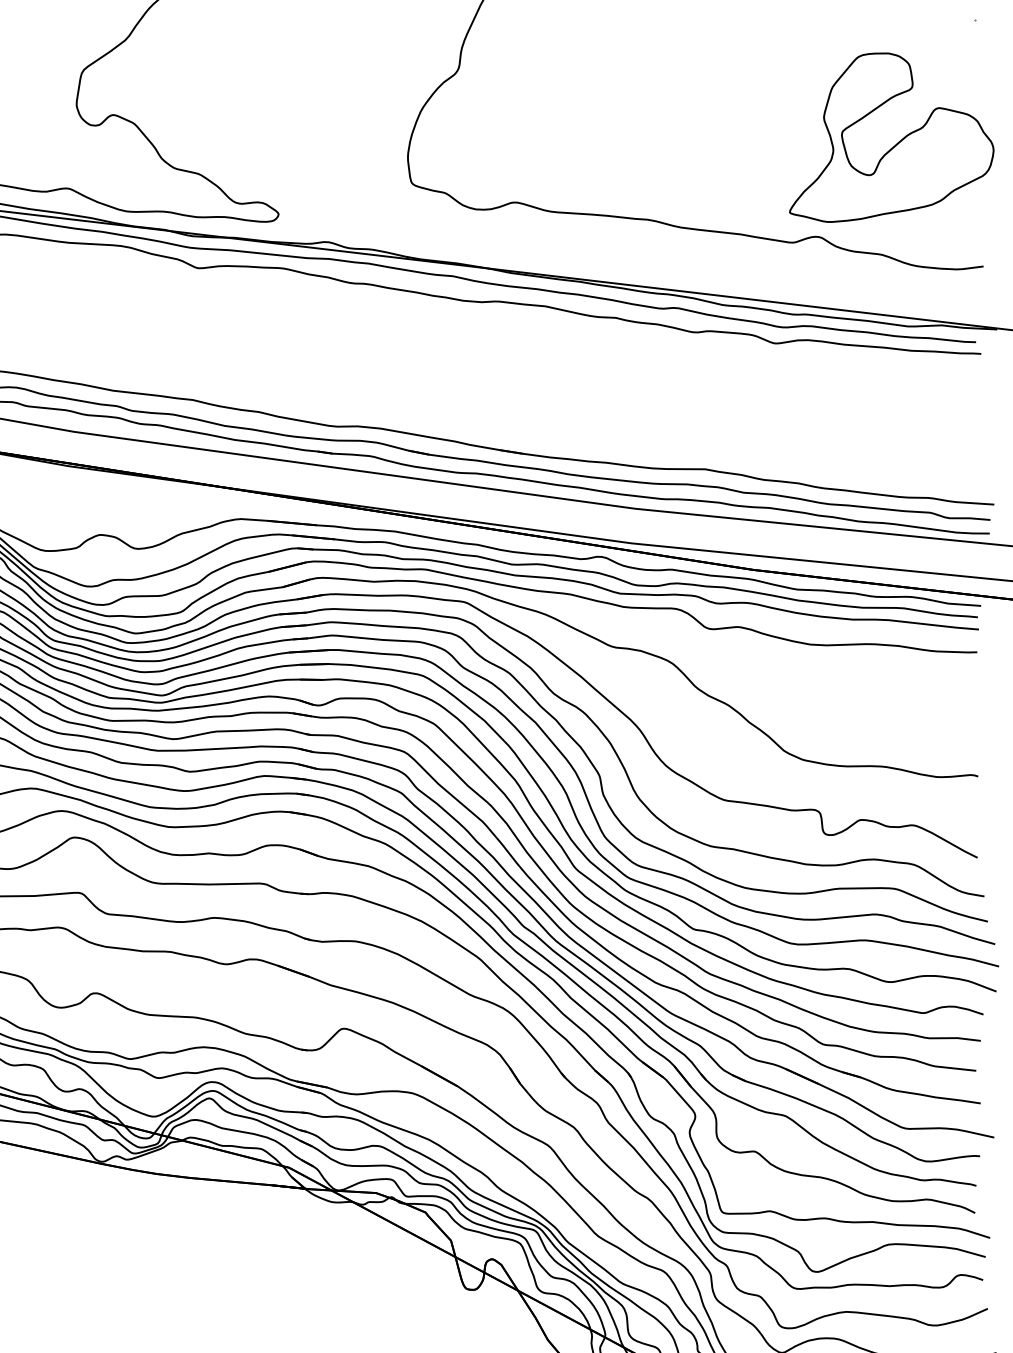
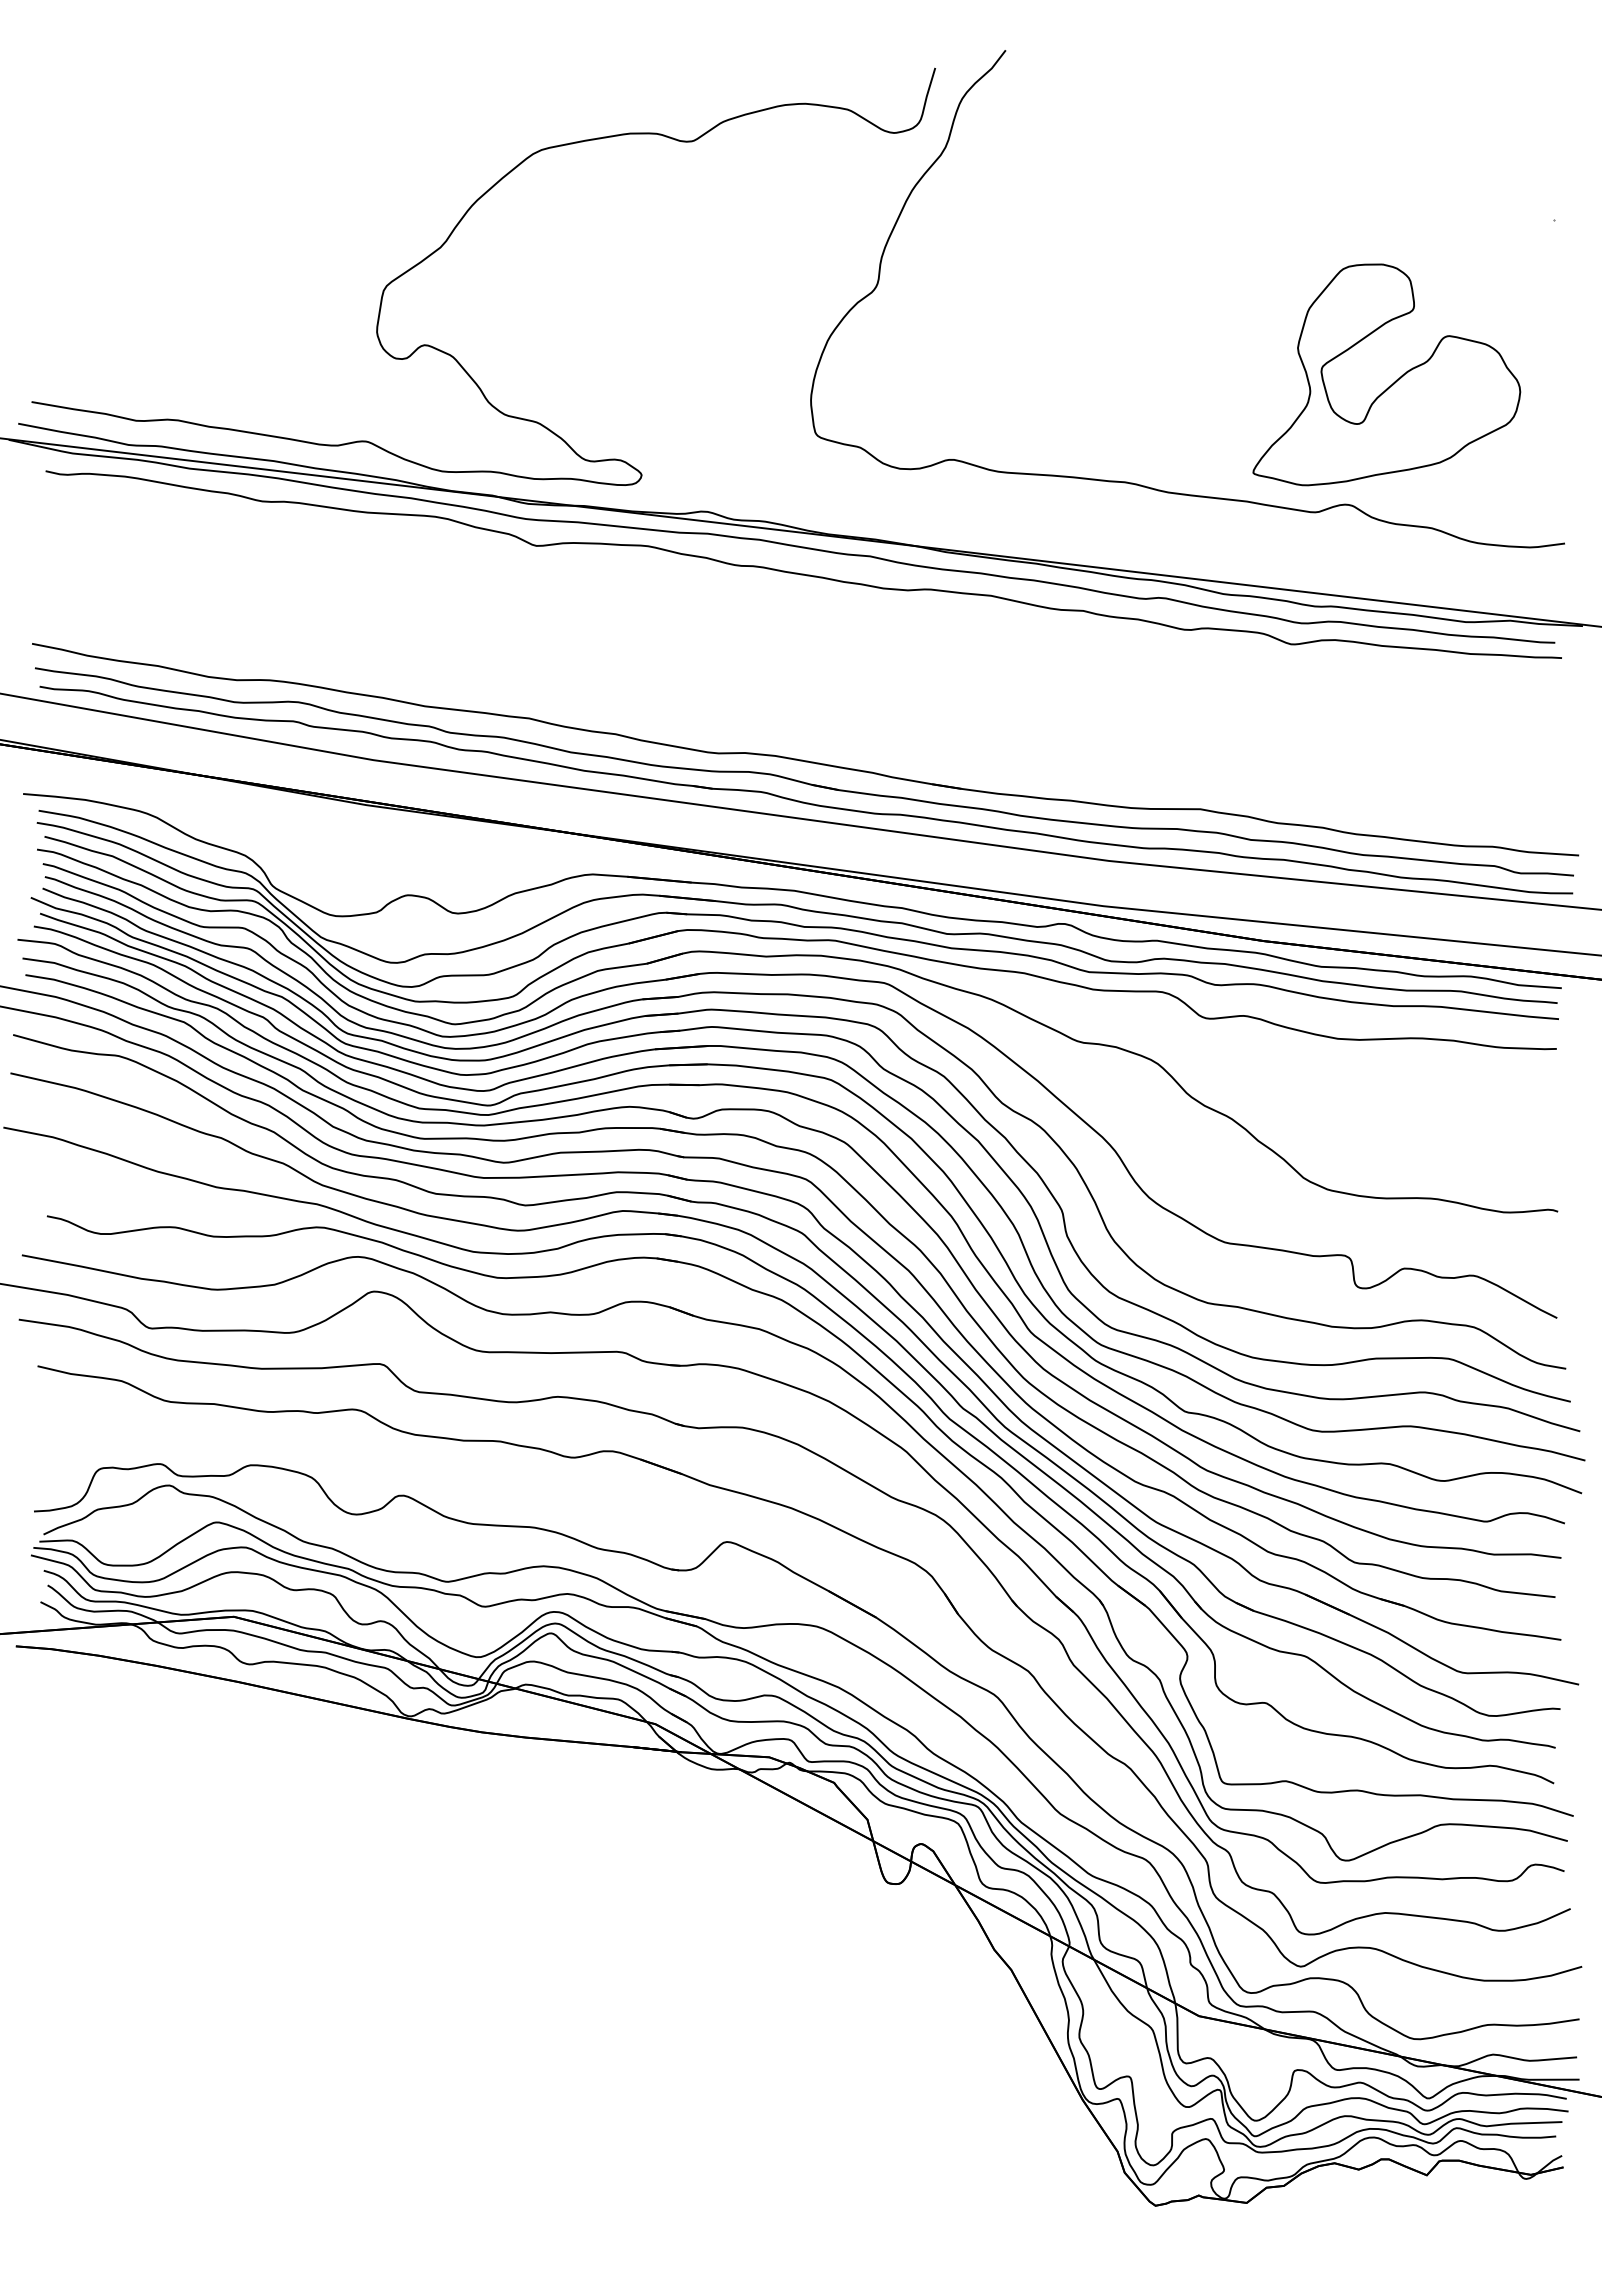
part: (897, 142) -> (1394, 381), moved

